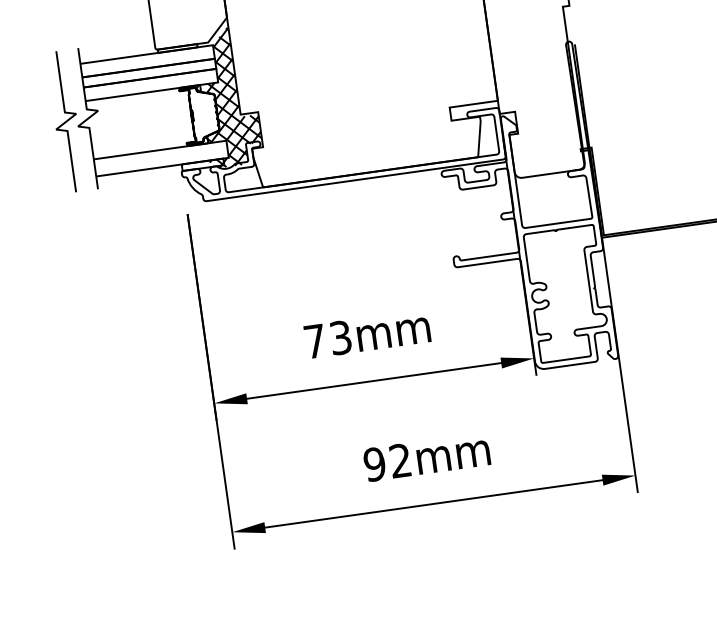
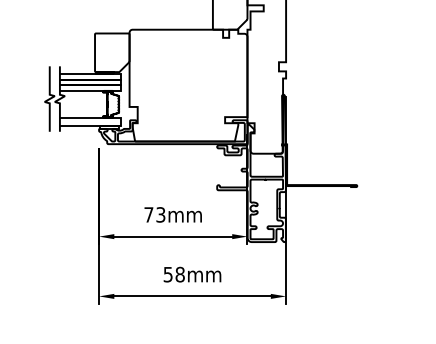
hatch: (226, 95) -> (124, 97), removed
text: (386, 462) -> (173, 274), 92mm -> 58mm

